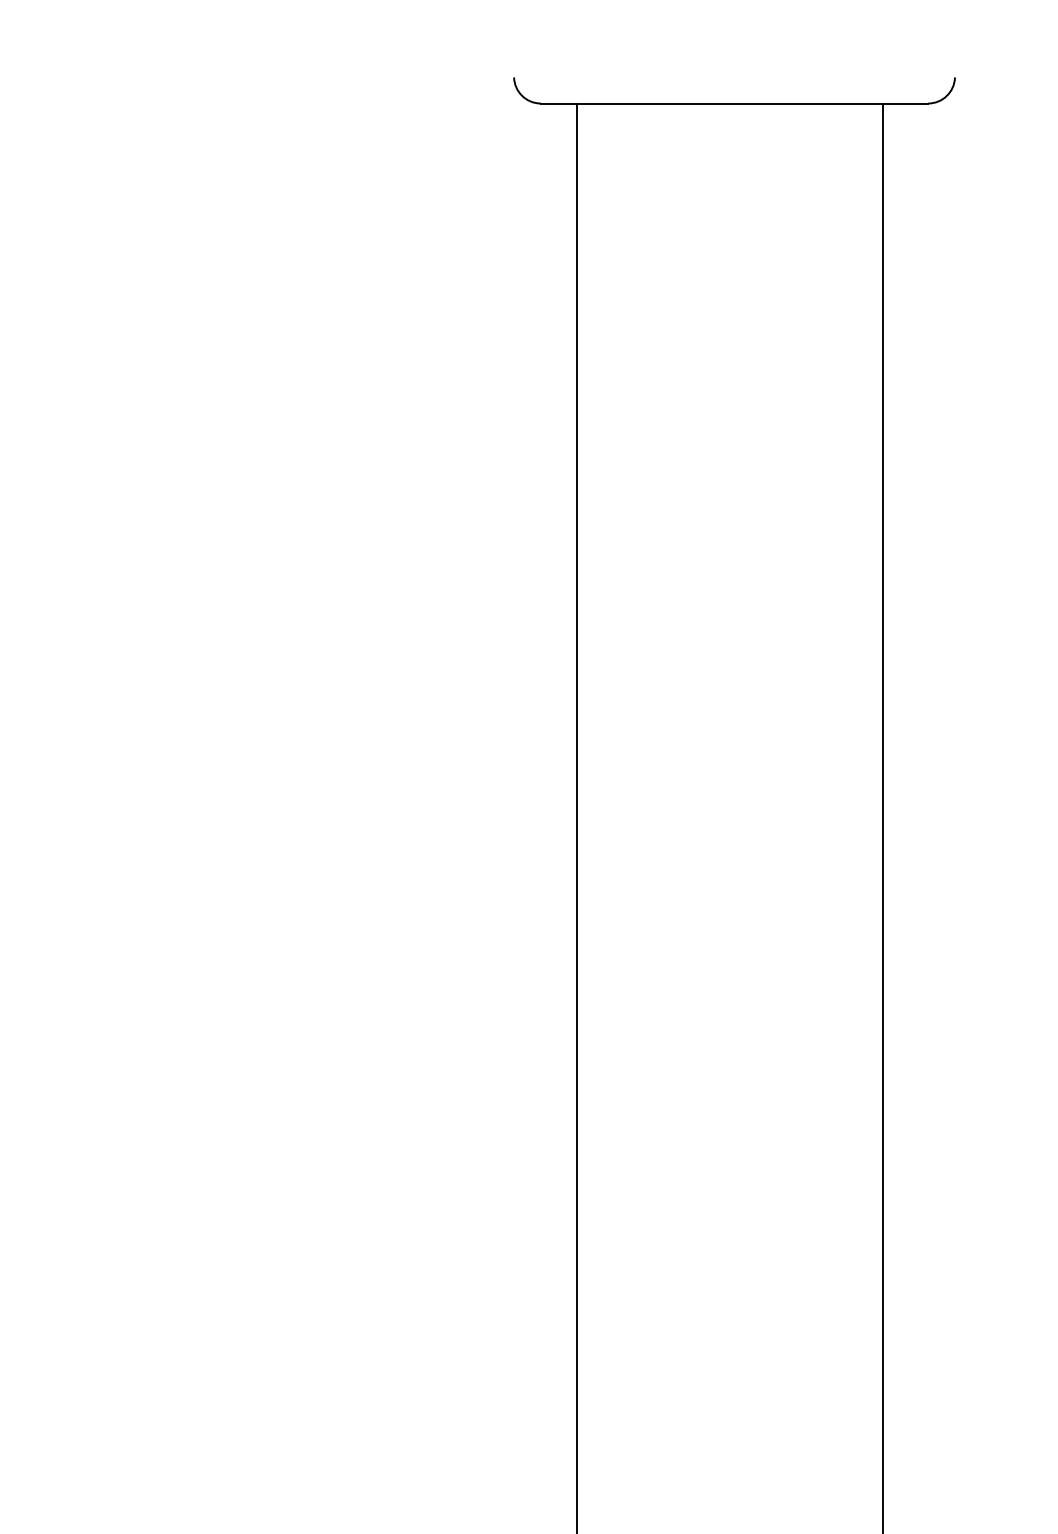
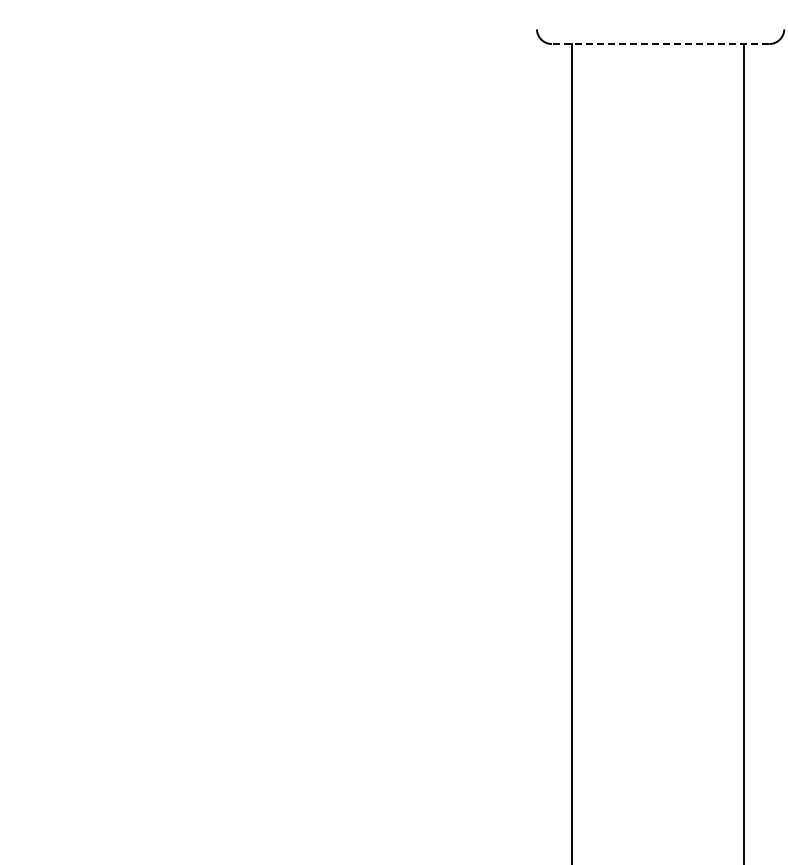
line: (734, 104) -> (660, 44), solid -> dashed

